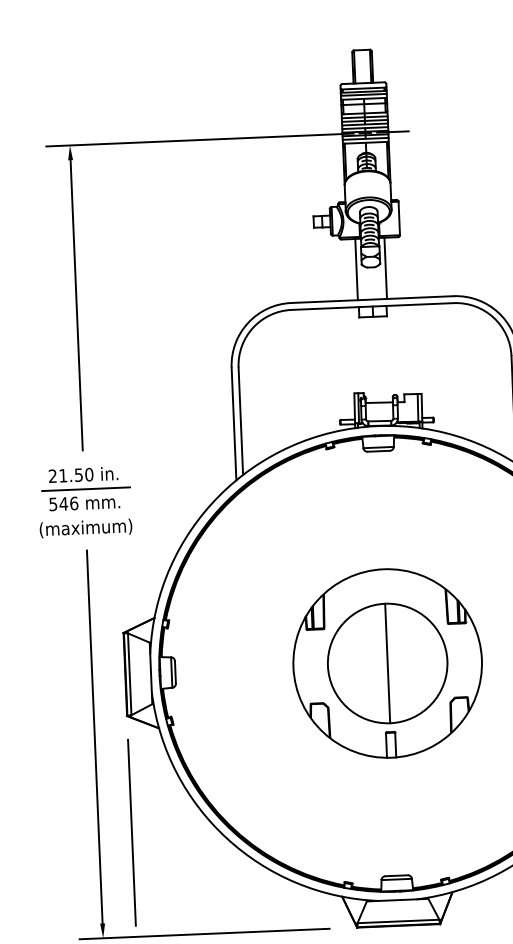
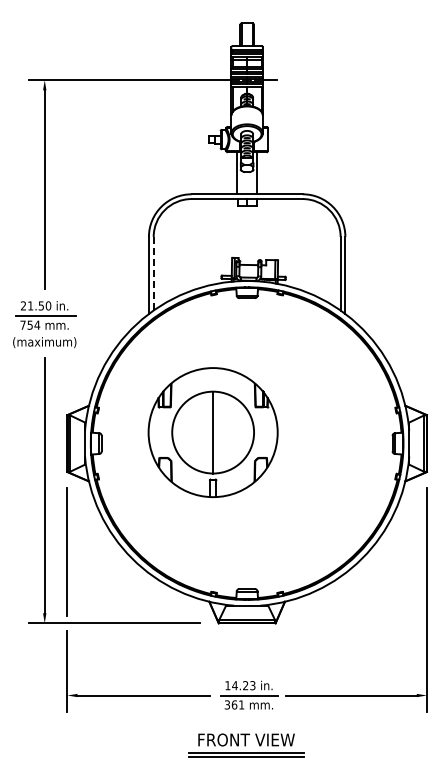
line: (240, 420) -> (153, 273), solid -> dashed
text: (62, 502) -> (29, 324), 546 -> 754
part: (386, 663) -> (212, 432), moved

